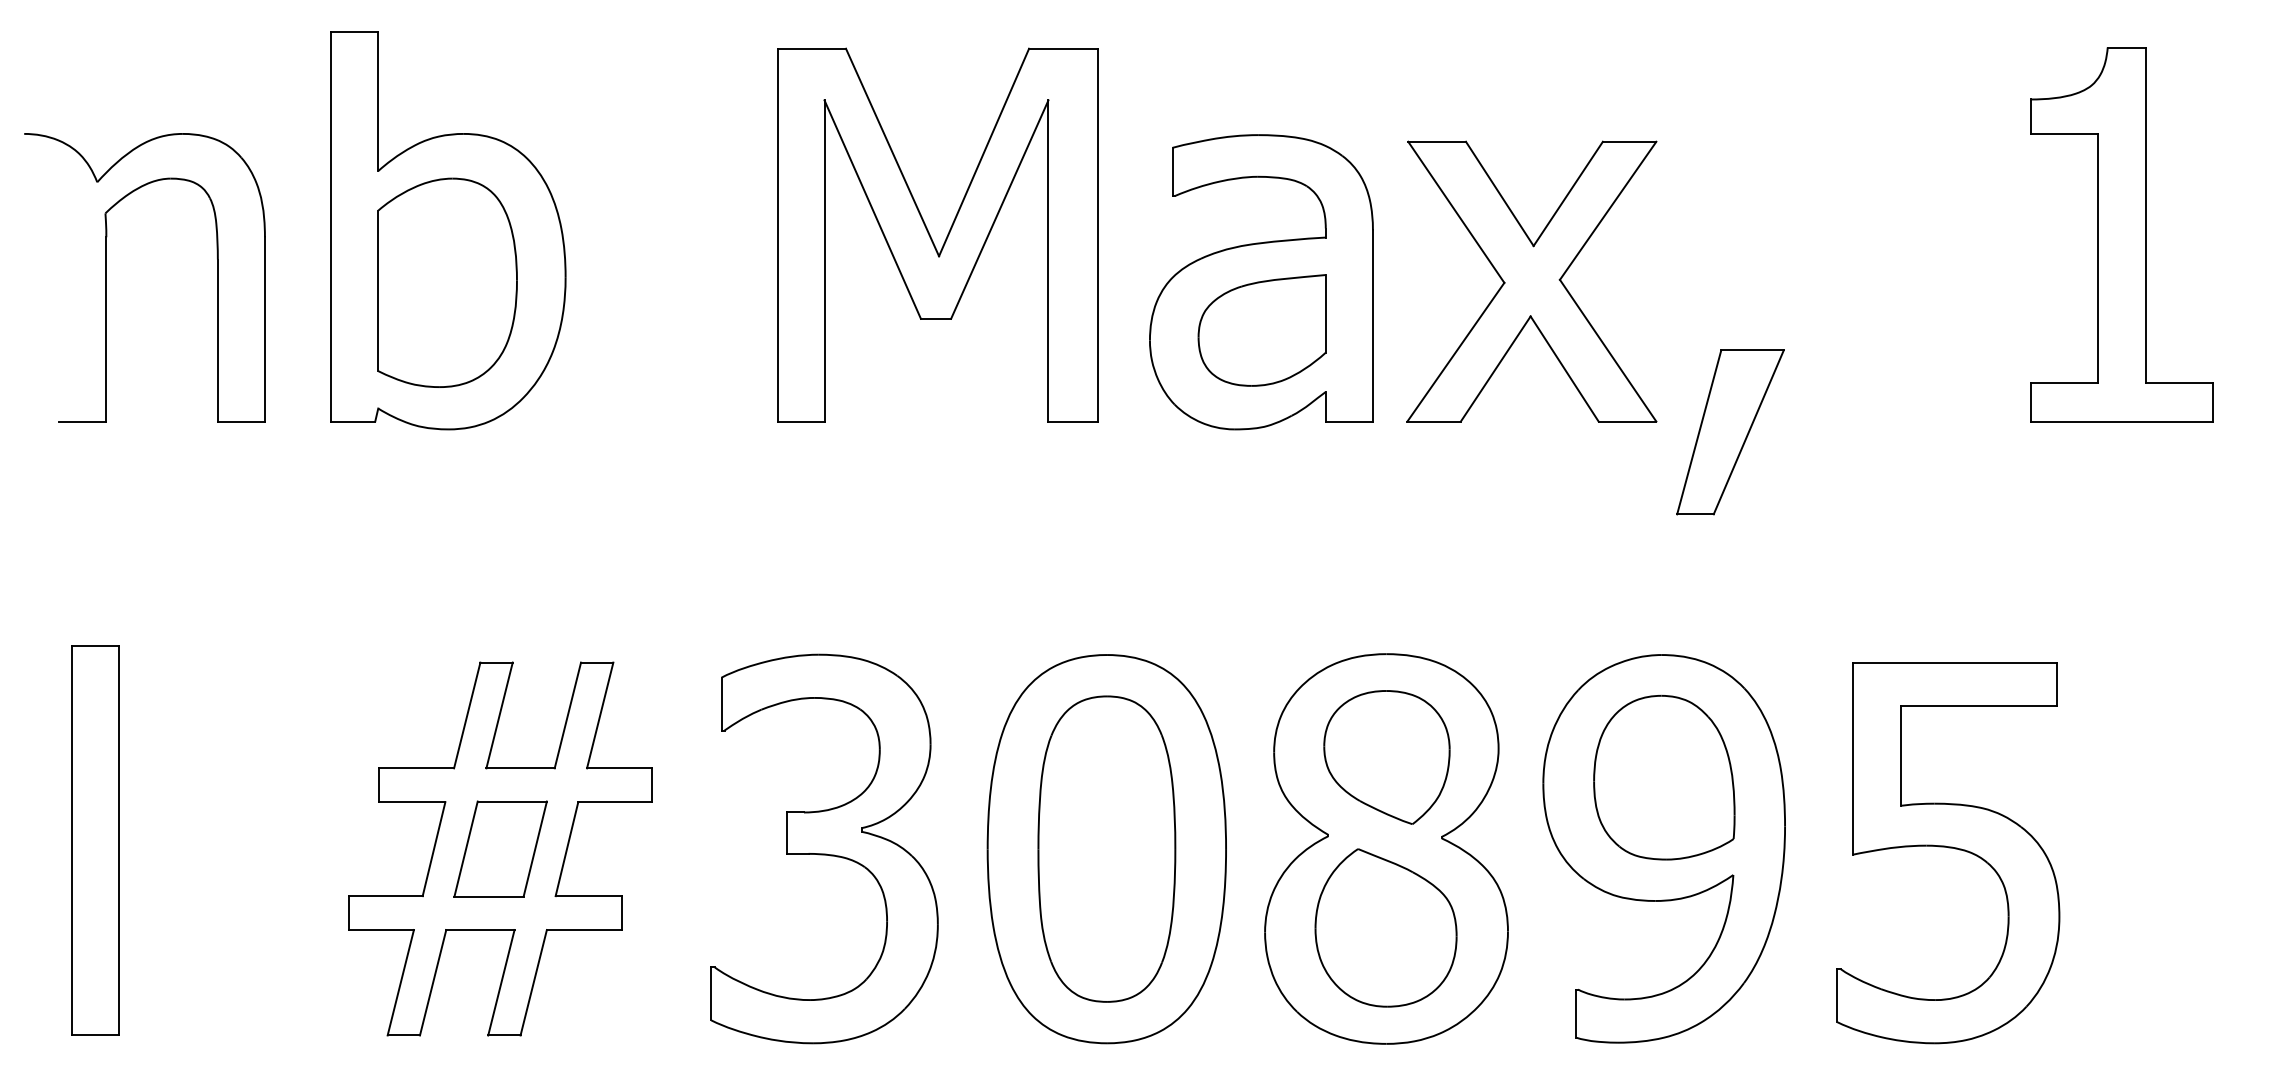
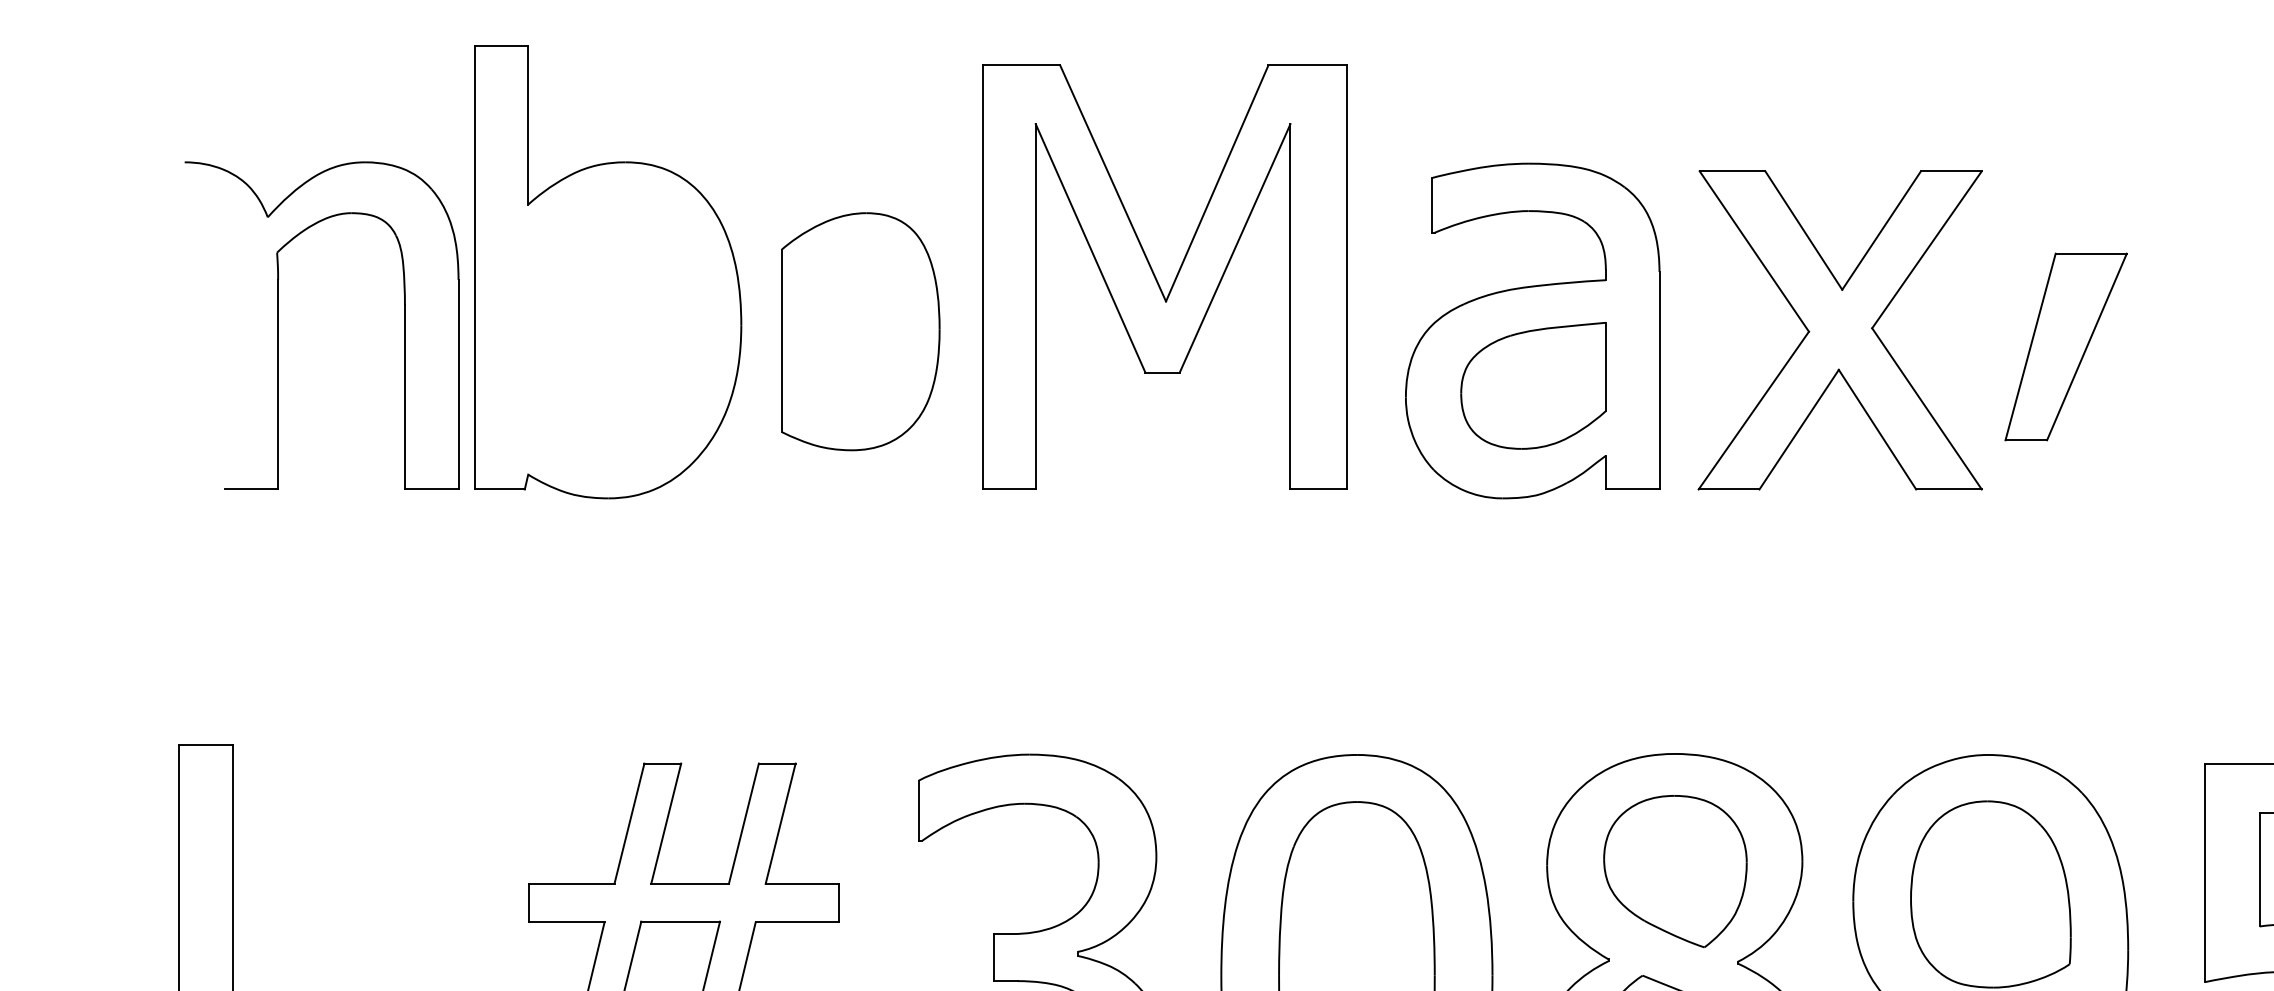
part: (106, 277) -> (278, 325), moved
part: (447, 282) -> (860, 331), moved
part: (1730, 432) -> (2066, 347), moved

